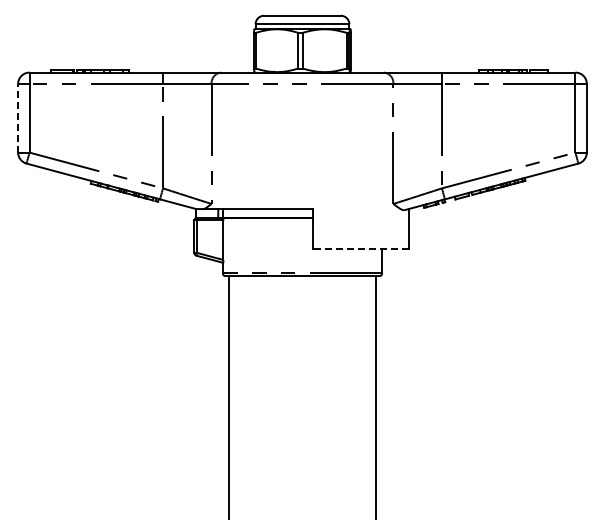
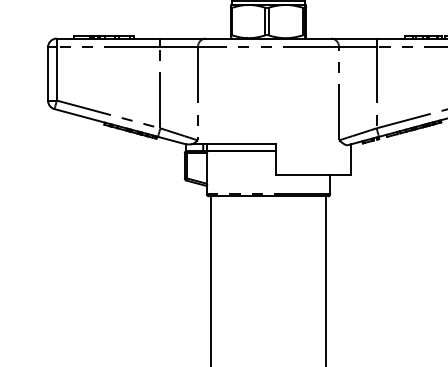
line: (18, 117) -> (48, 73), dashed -> solid
line: (360, 248) -> (313, 174), dashed -> solid

